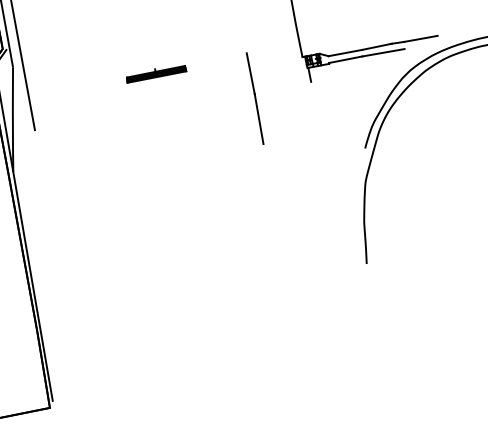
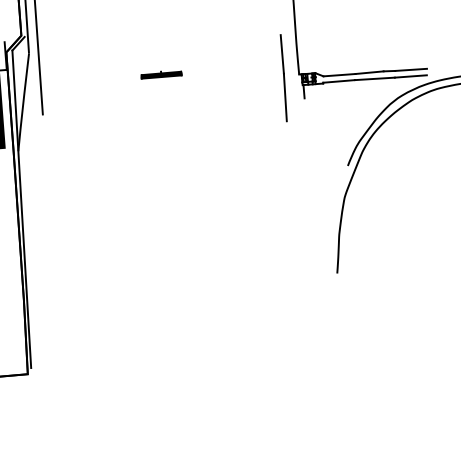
line: (421, 45) -> (410, 76), added
part: (156, 73) -> (161, 74), size x0.71
line: (254, 99) -> (283, 78), moved

